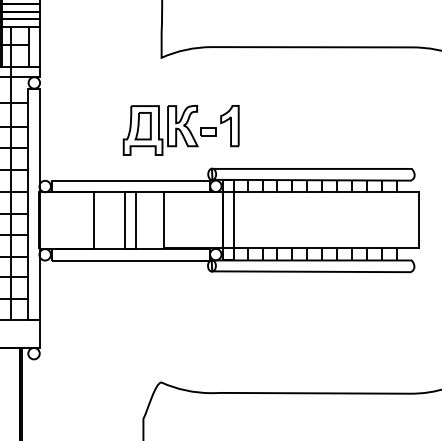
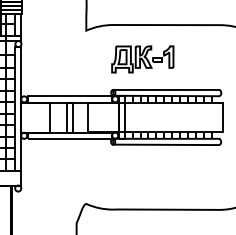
part: (180, 130) -> (142, 59), moved

